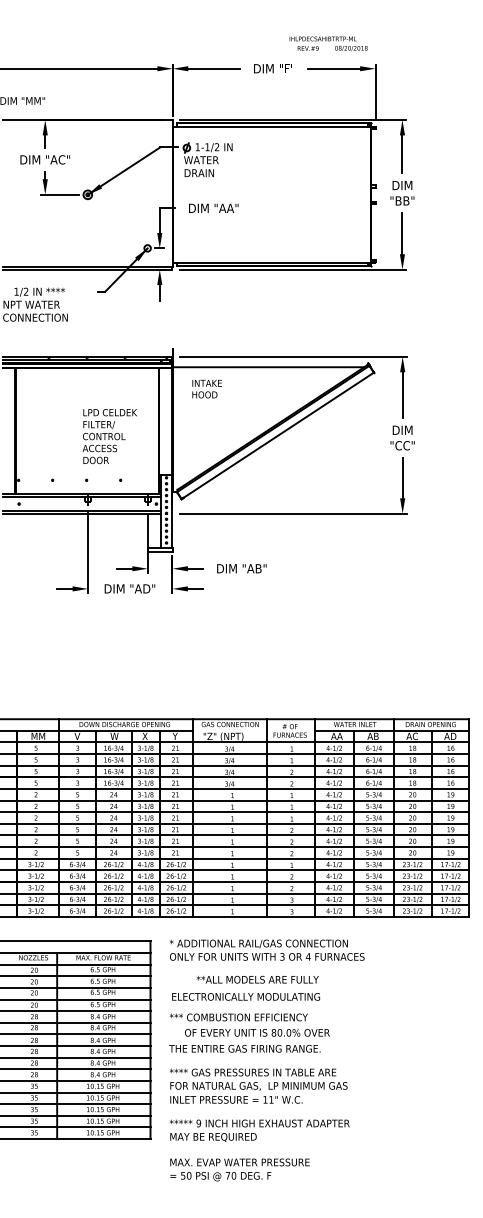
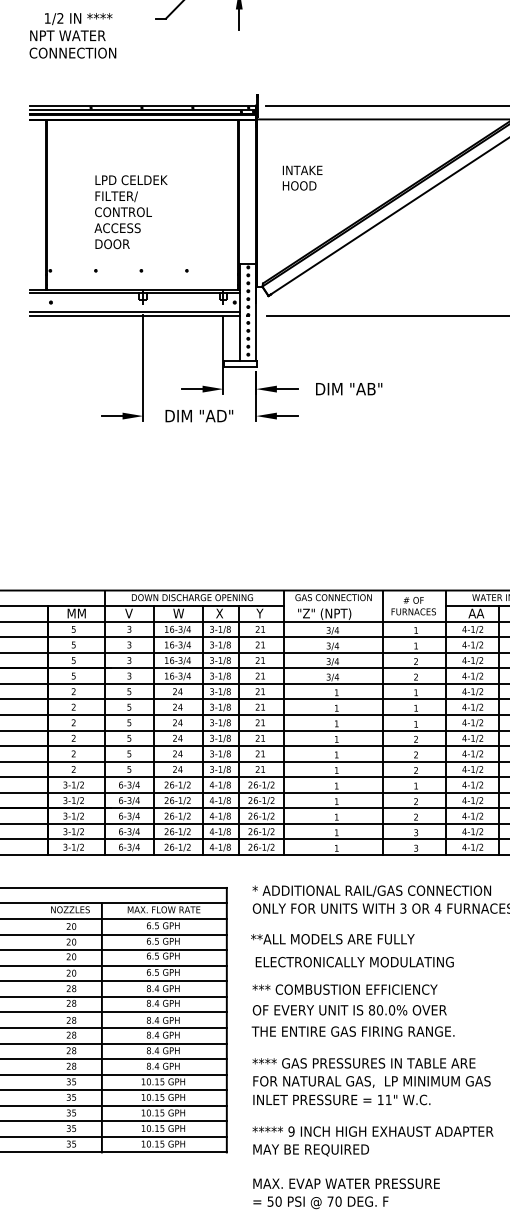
text: (206, 388) -> (301, 177), moved
text: (109, 436) -> (130, 212), moved
text: (257, 979) -> (332, 938), moved
text: (257, 1032) -> (349, 1009), moved

